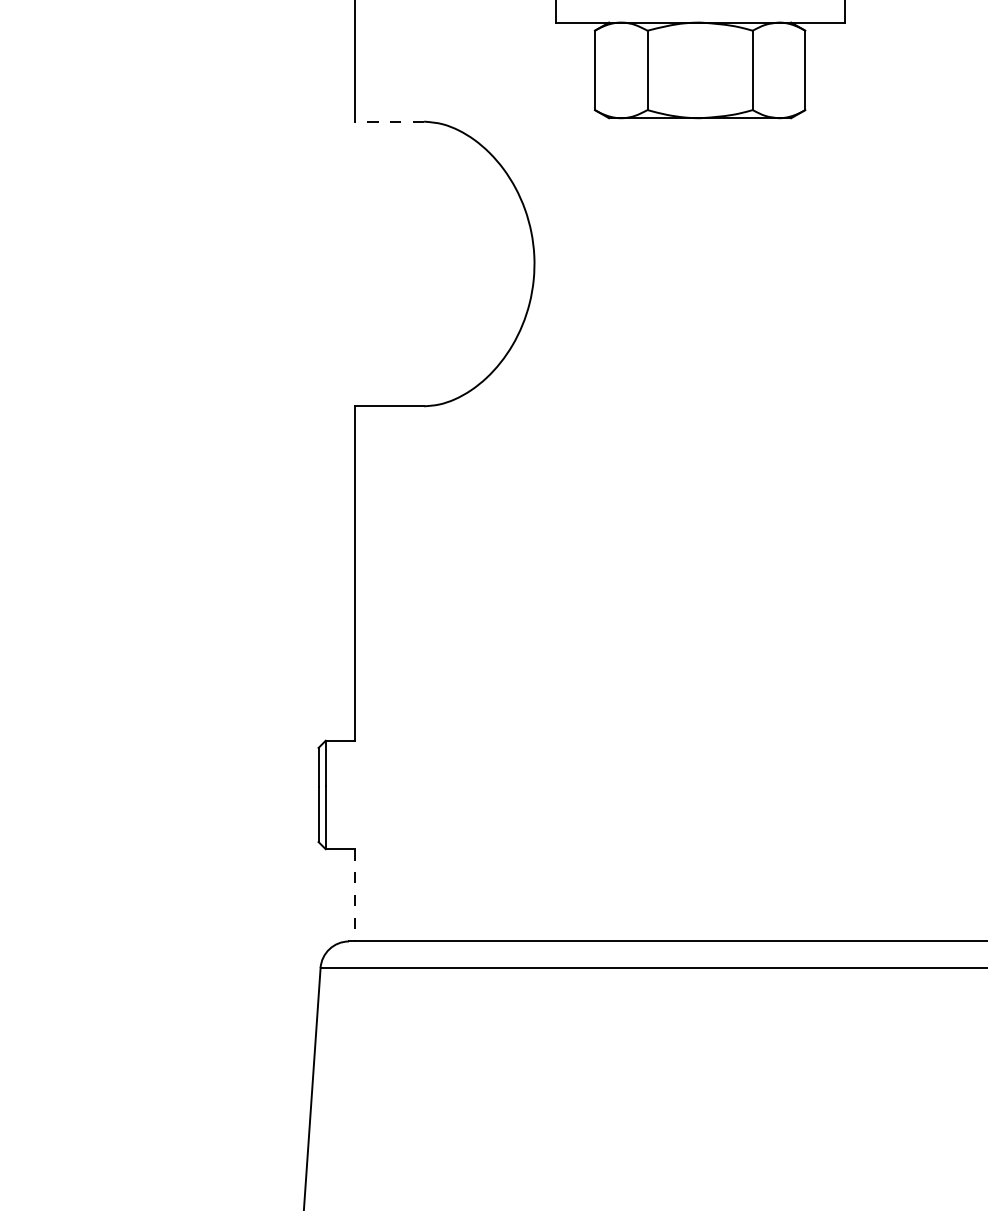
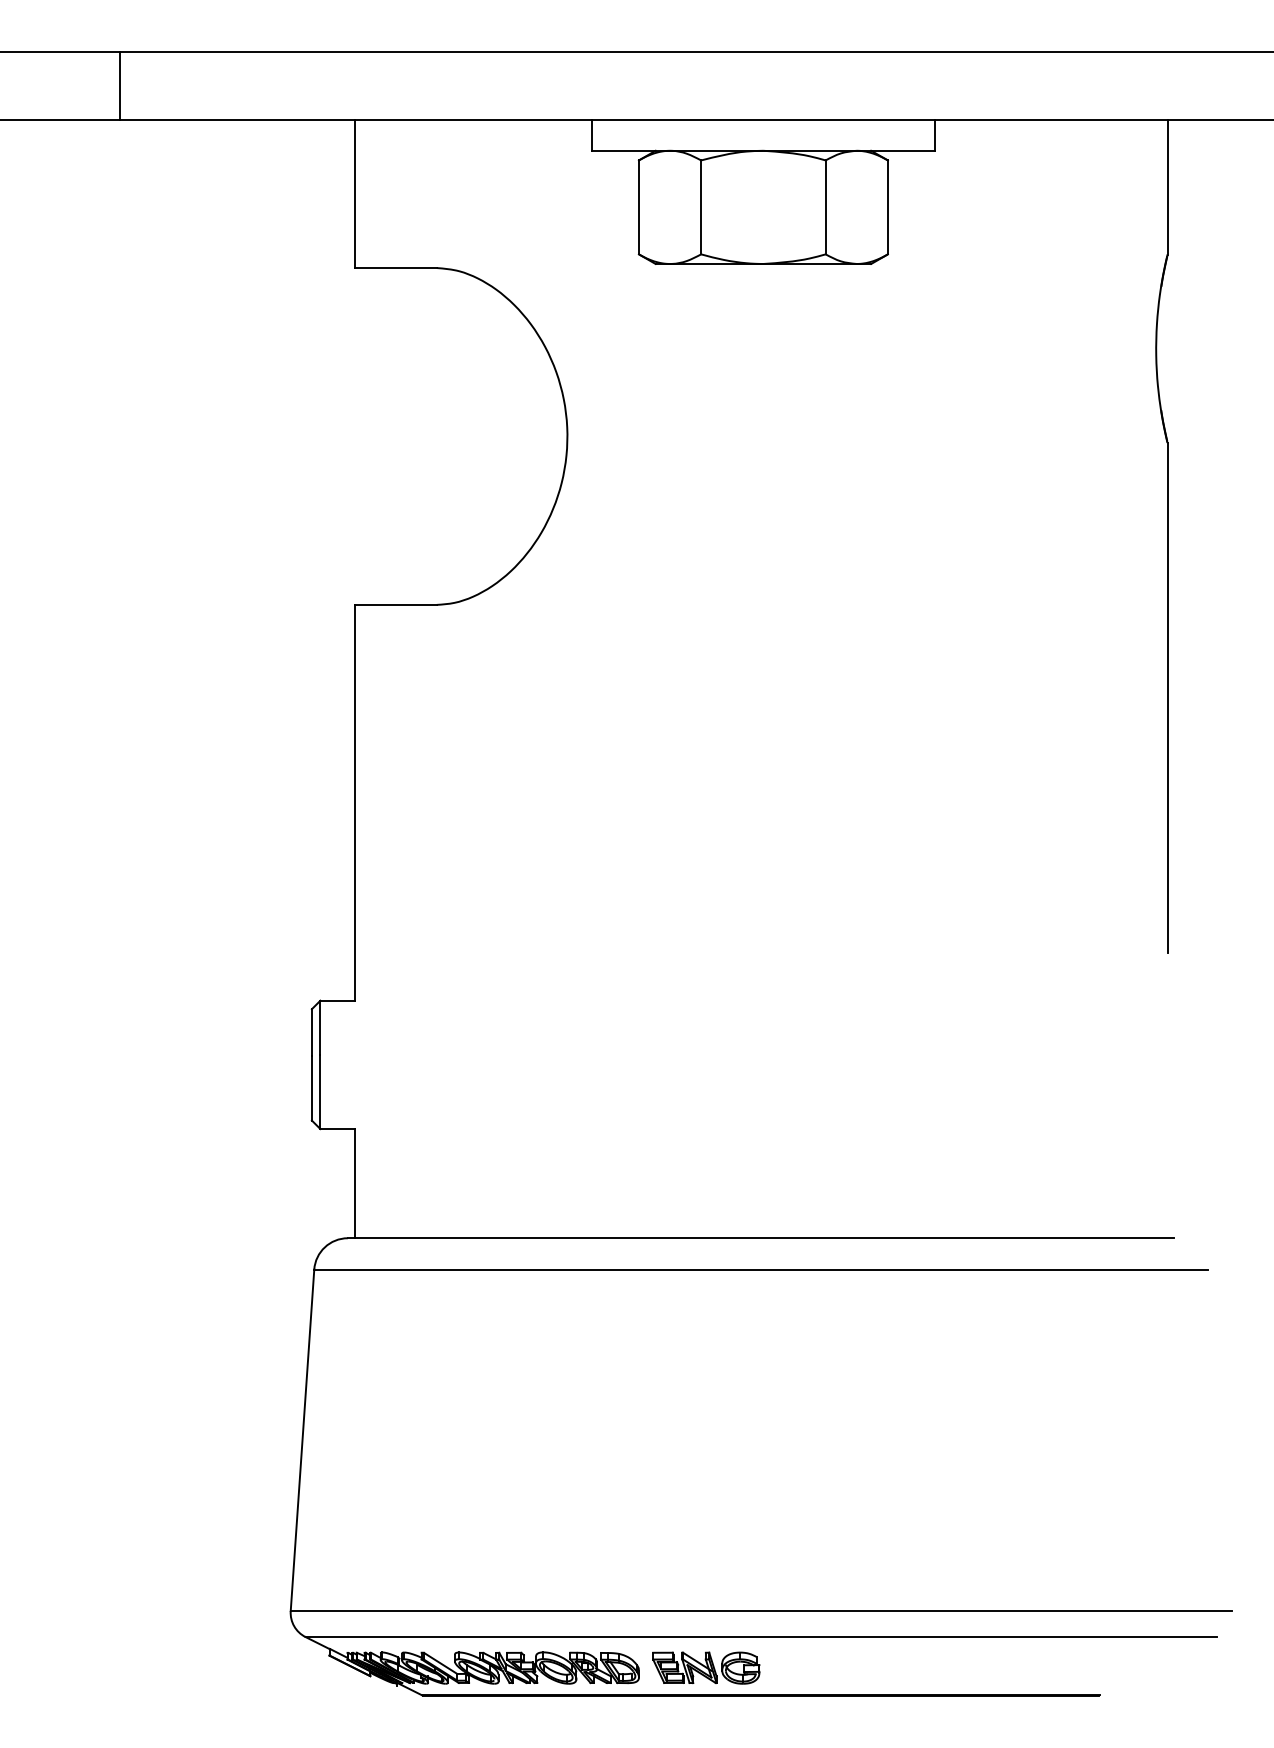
line: (389, 122) -> (395, 268), dashed -> solid
line: (354, 895) -> (354, 1183), dashed -> solid

